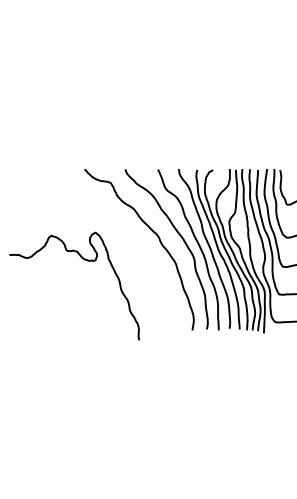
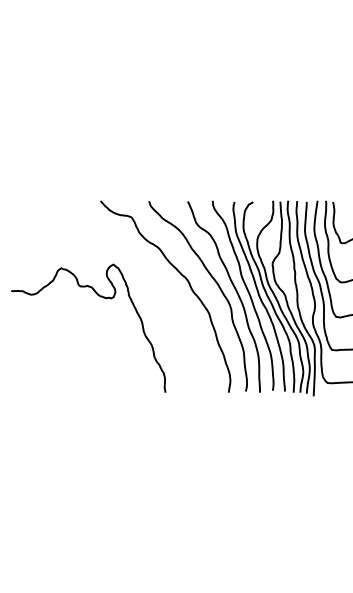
curve: (84, 260) -> (100, 297), moved

